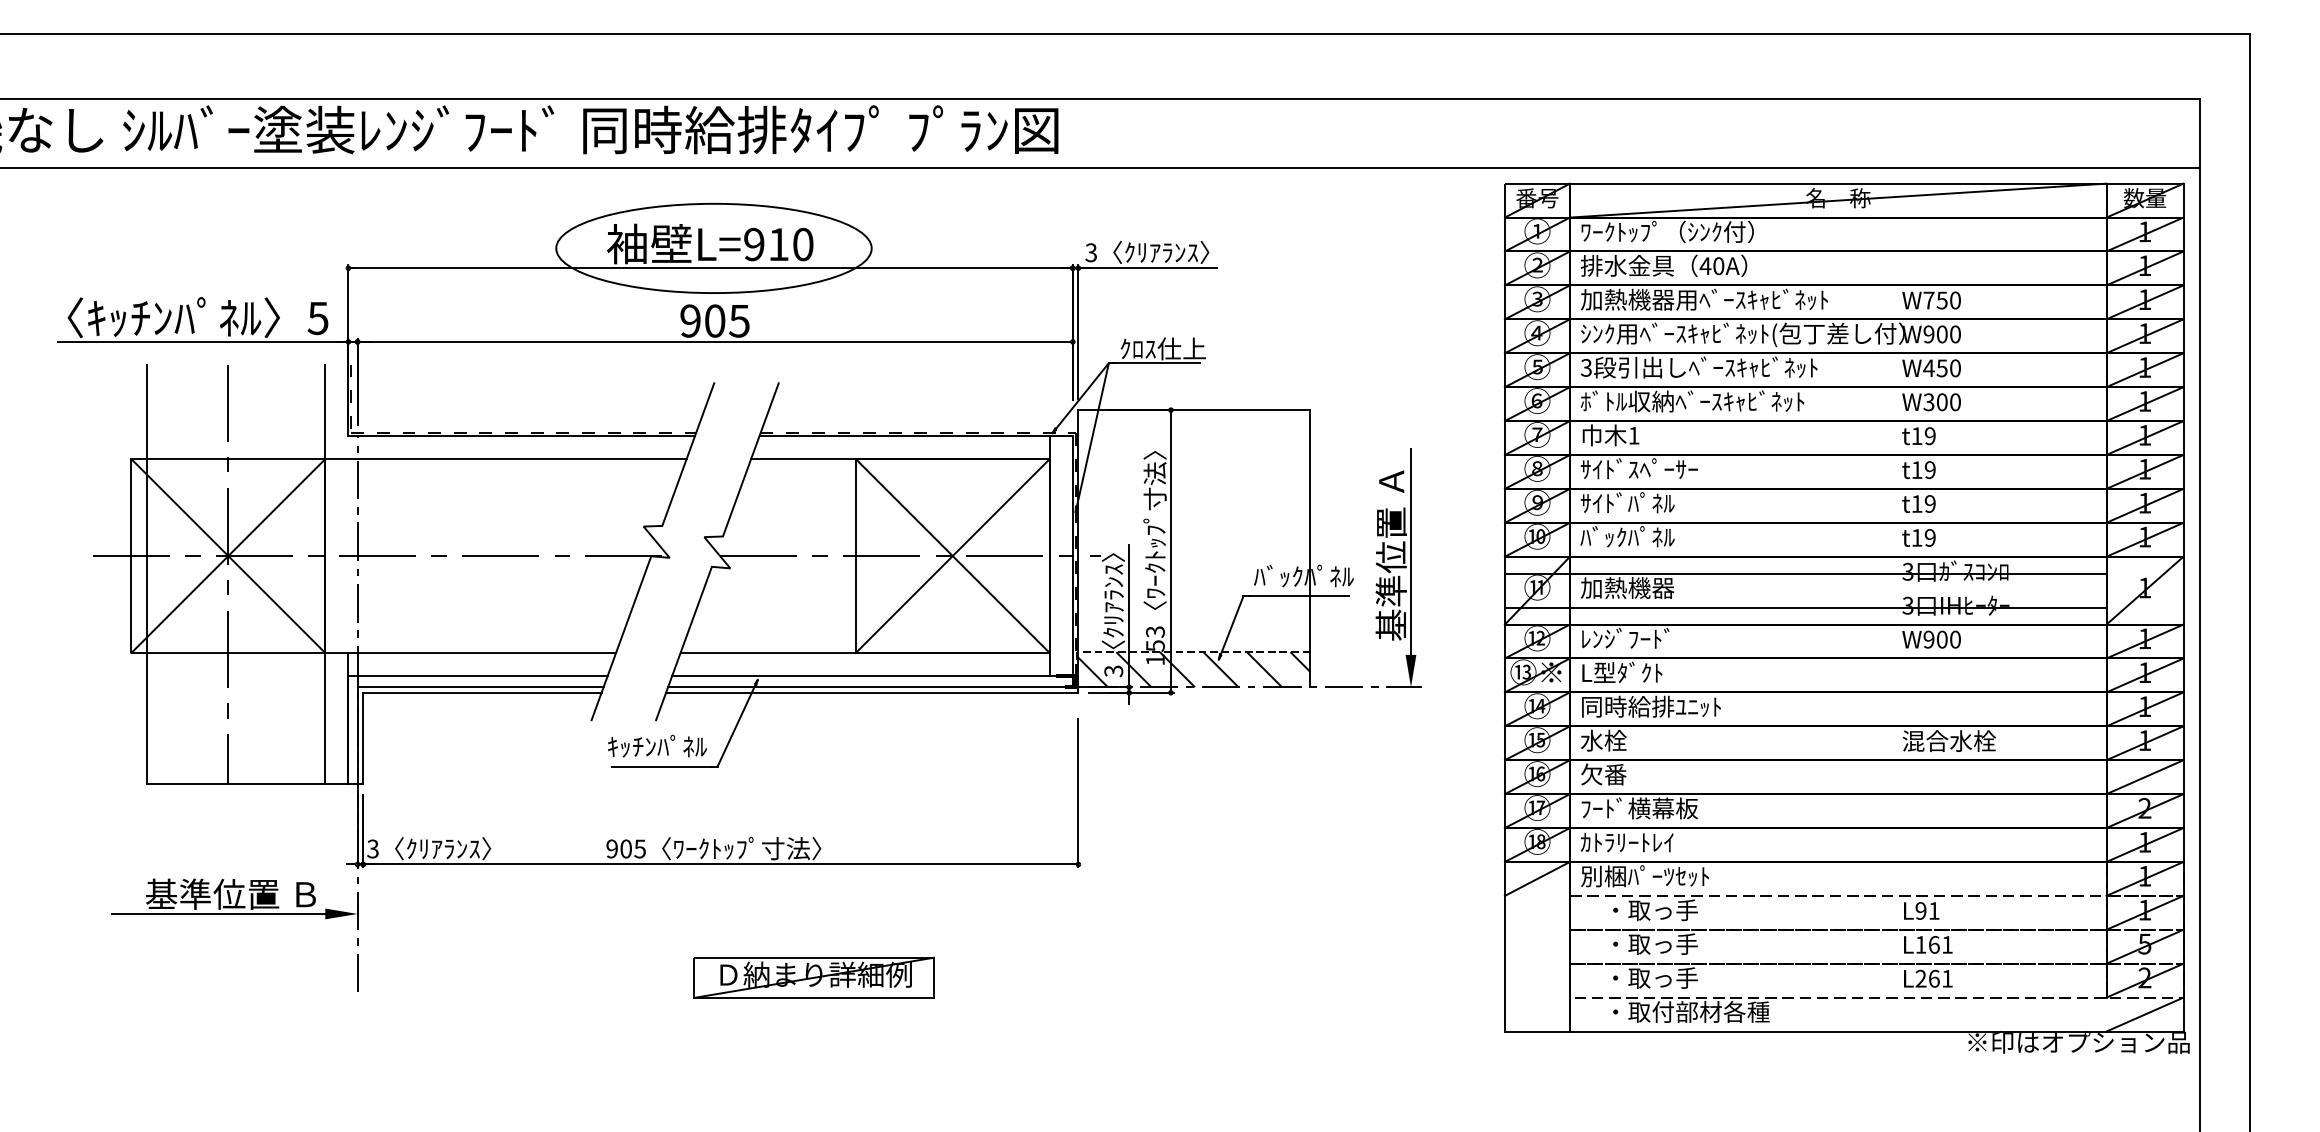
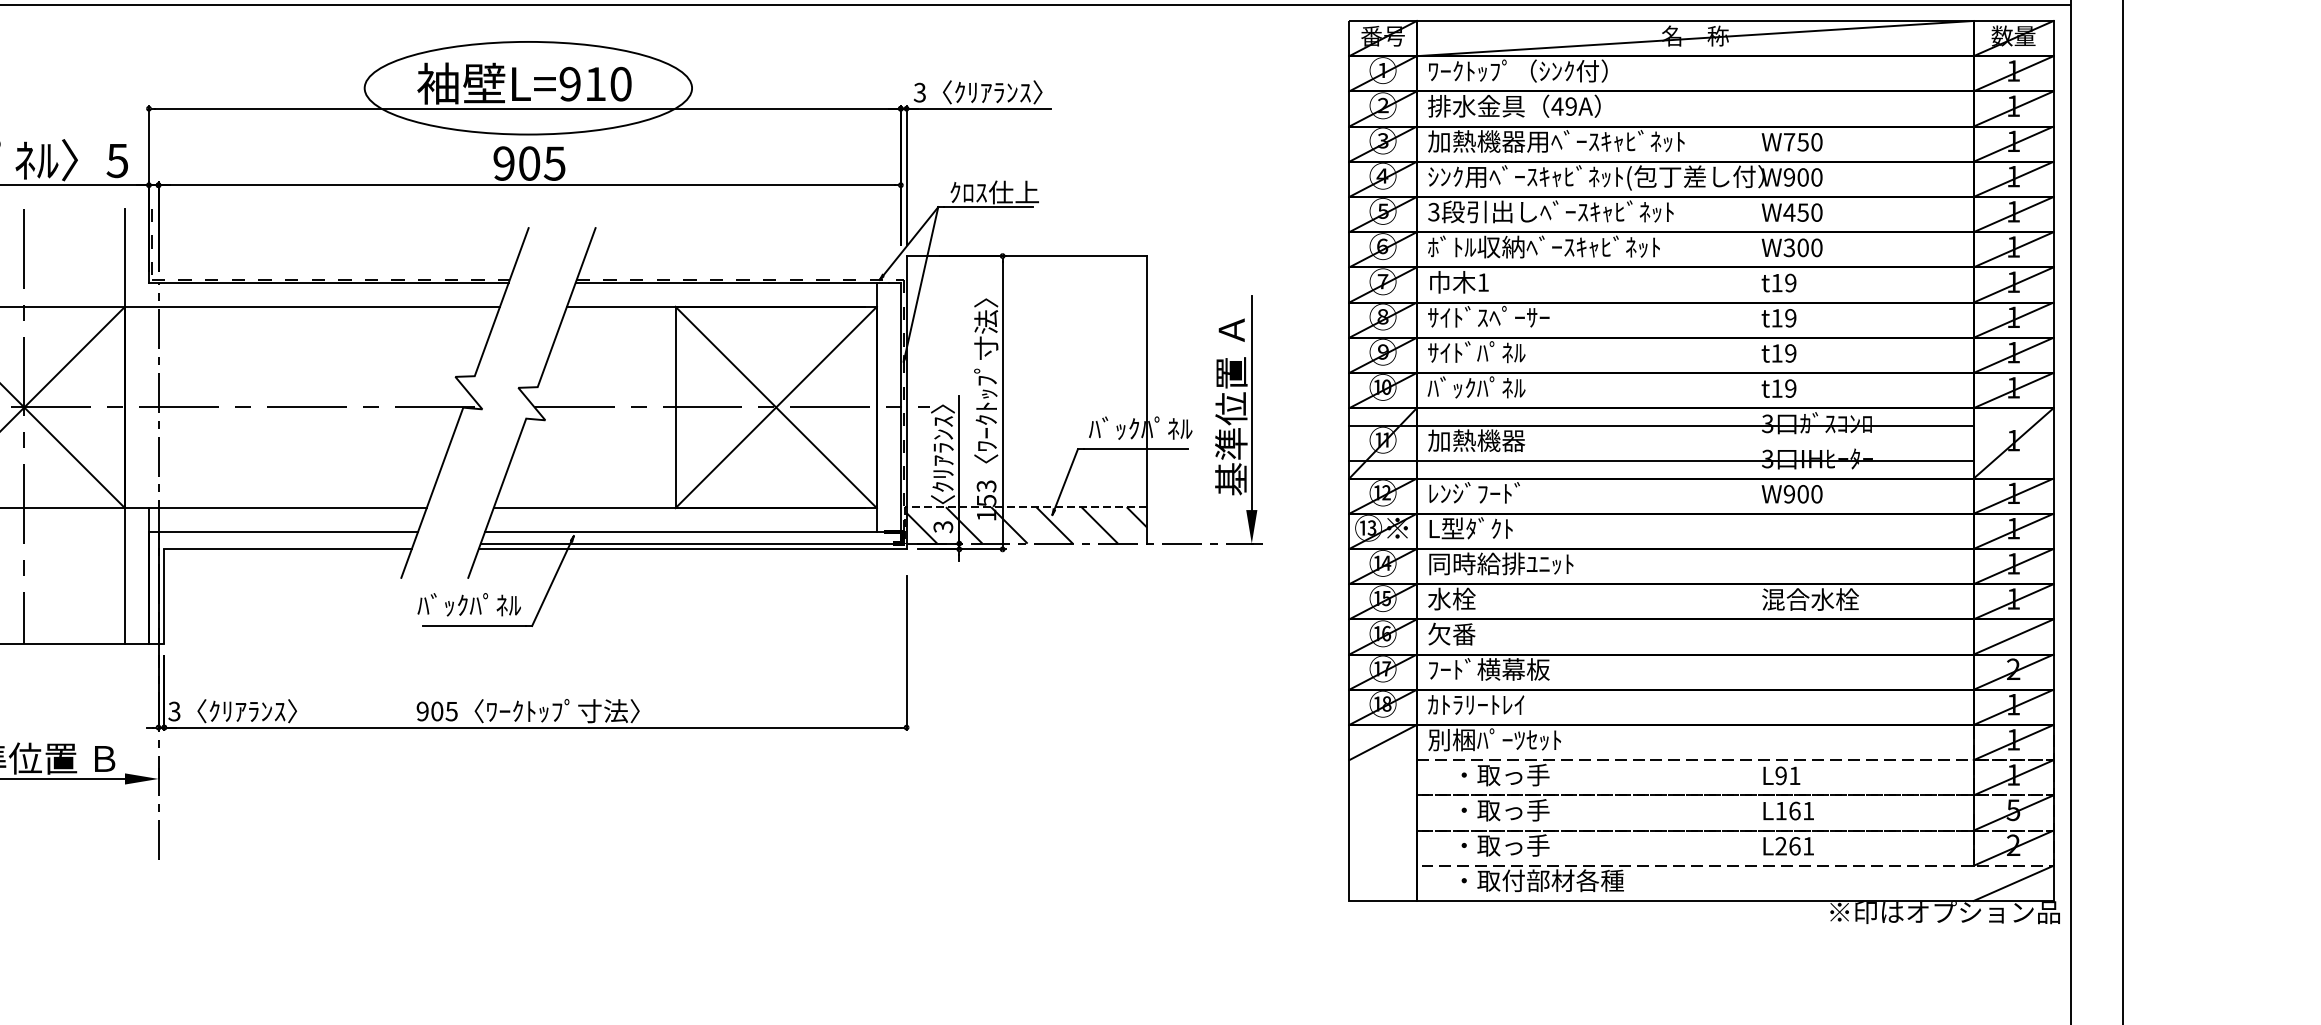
text: (1718, 266) -> (1570, 106), 40A -> 49A
line: (480, 687) -> (286, 543), removed
text: (631, 745) -> (442, 604), ｷｯﾁﾝﾊﾟﾈﾙ -> ﾊﾞｯｸﾊﾟﾈﾙ
part: (813, 977) -> (631, 844), removed

